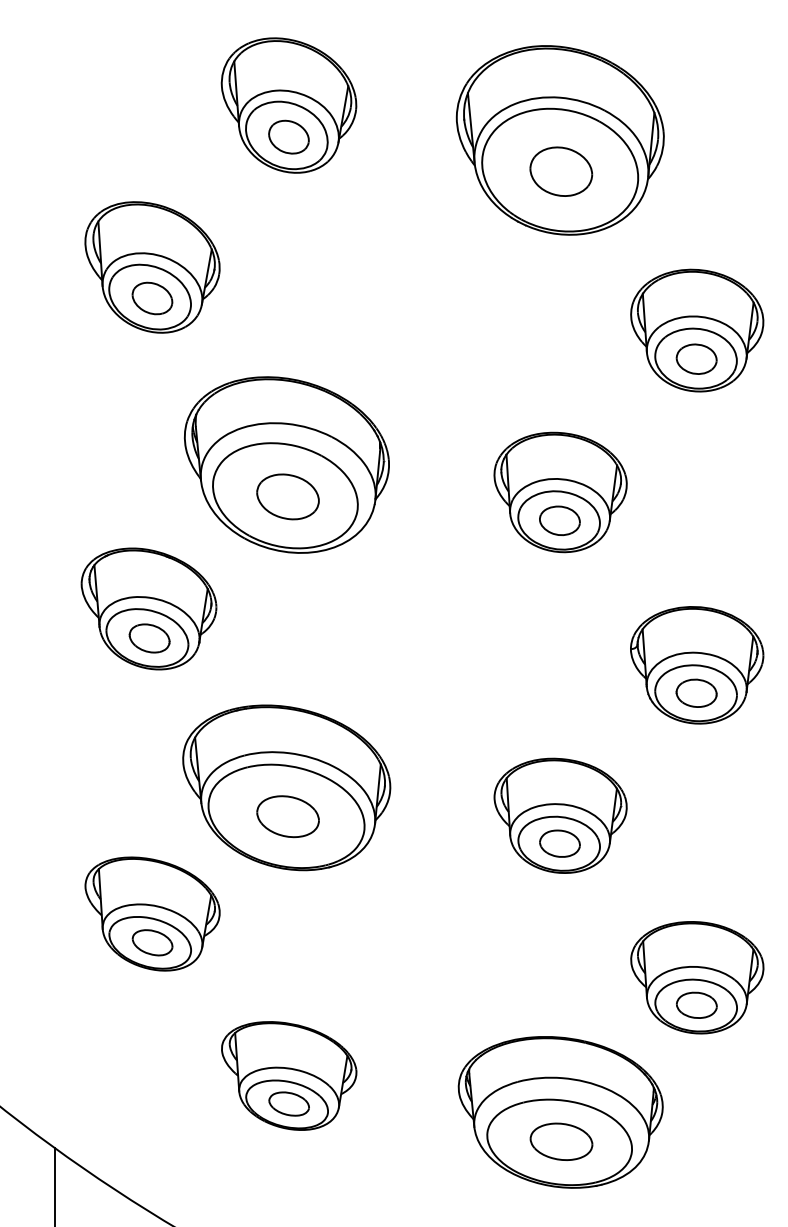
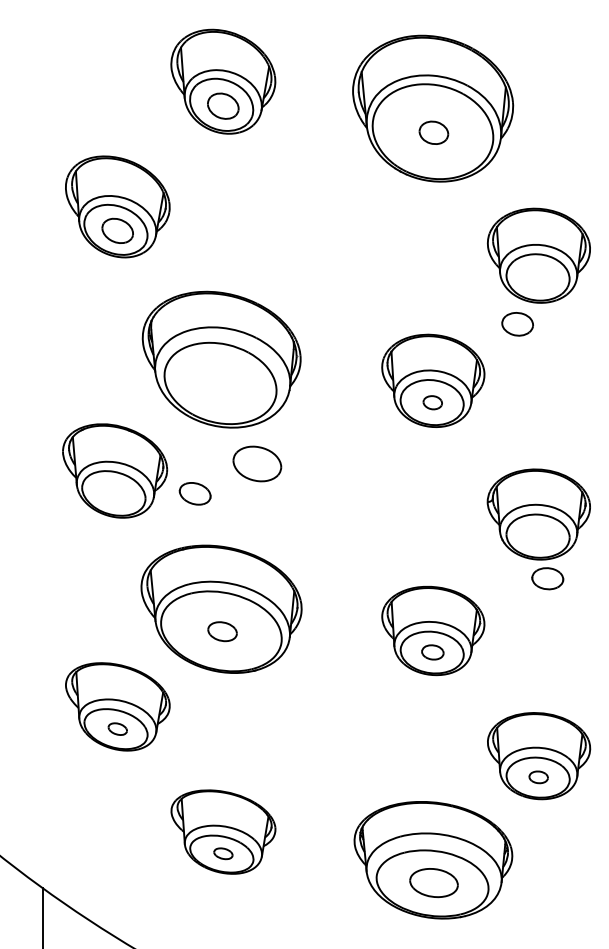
part: (561, 171) -> (434, 132), size x0.6
part: (696, 358) -> (517, 323), moved
part: (287, 496) -> (256, 463), moved
part: (559, 520) -> (432, 402), size x0.6
part: (149, 638) -> (195, 493), moved
part: (696, 692) -> (547, 578), moved
part: (287, 816) -> (222, 631), size x0.6
part: (559, 843) -> (432, 652), size x0.7
part: (152, 942) -> (117, 728), size x0.6
part: (696, 1004) -> (538, 776), size x0.6
part: (288, 1103) -> (222, 853), size x0.6

